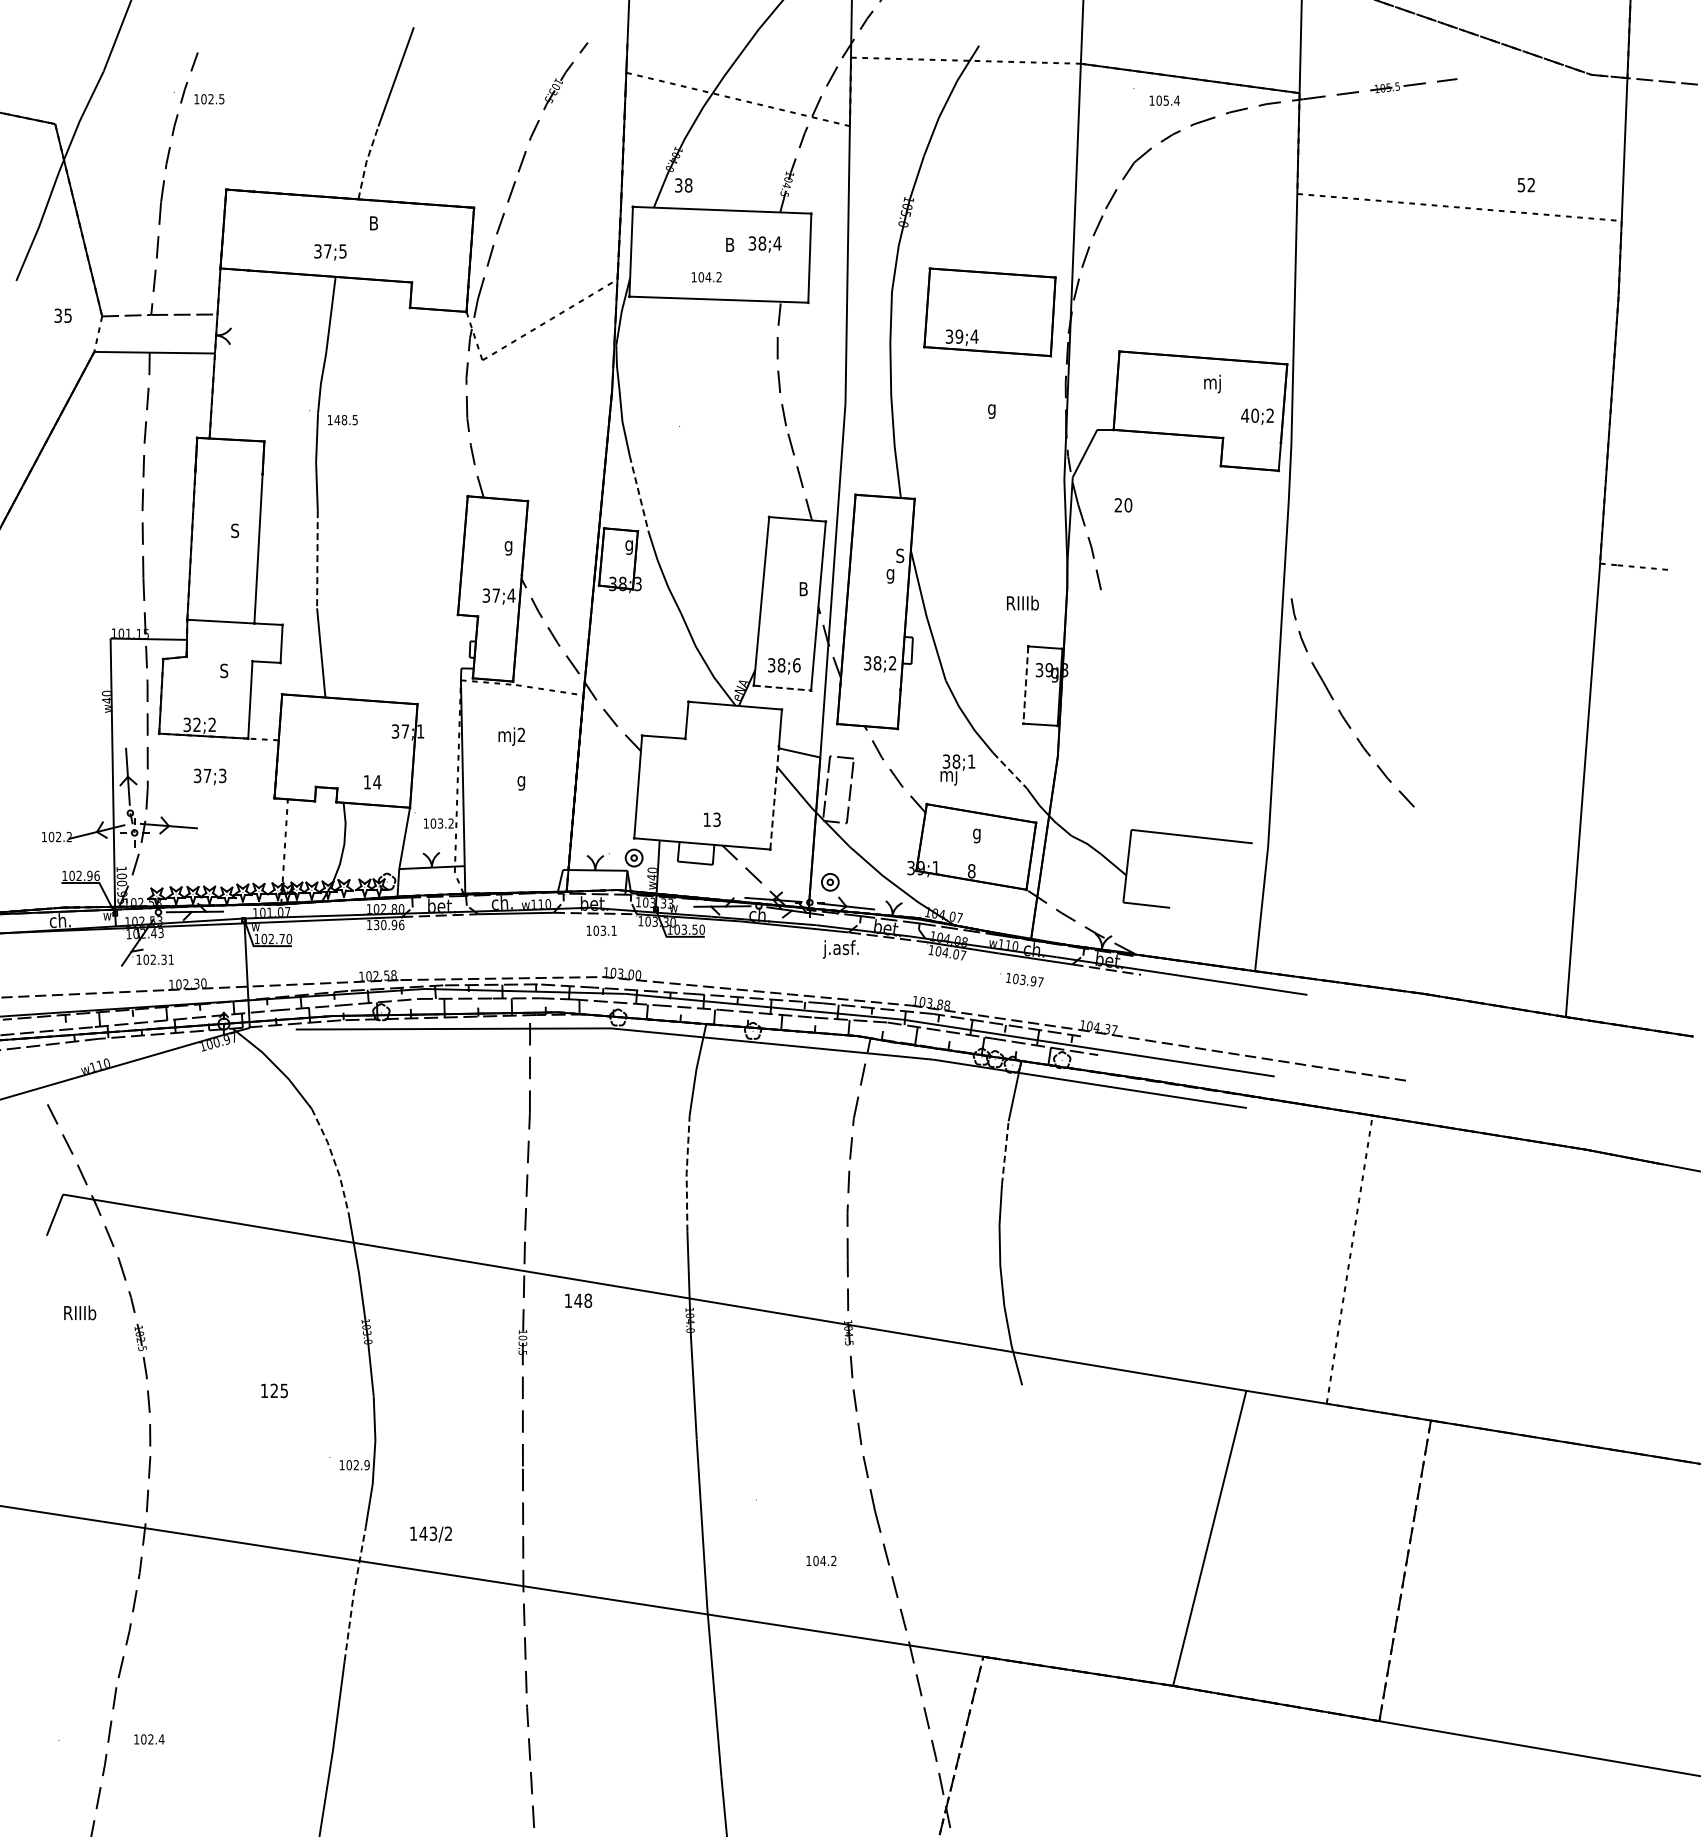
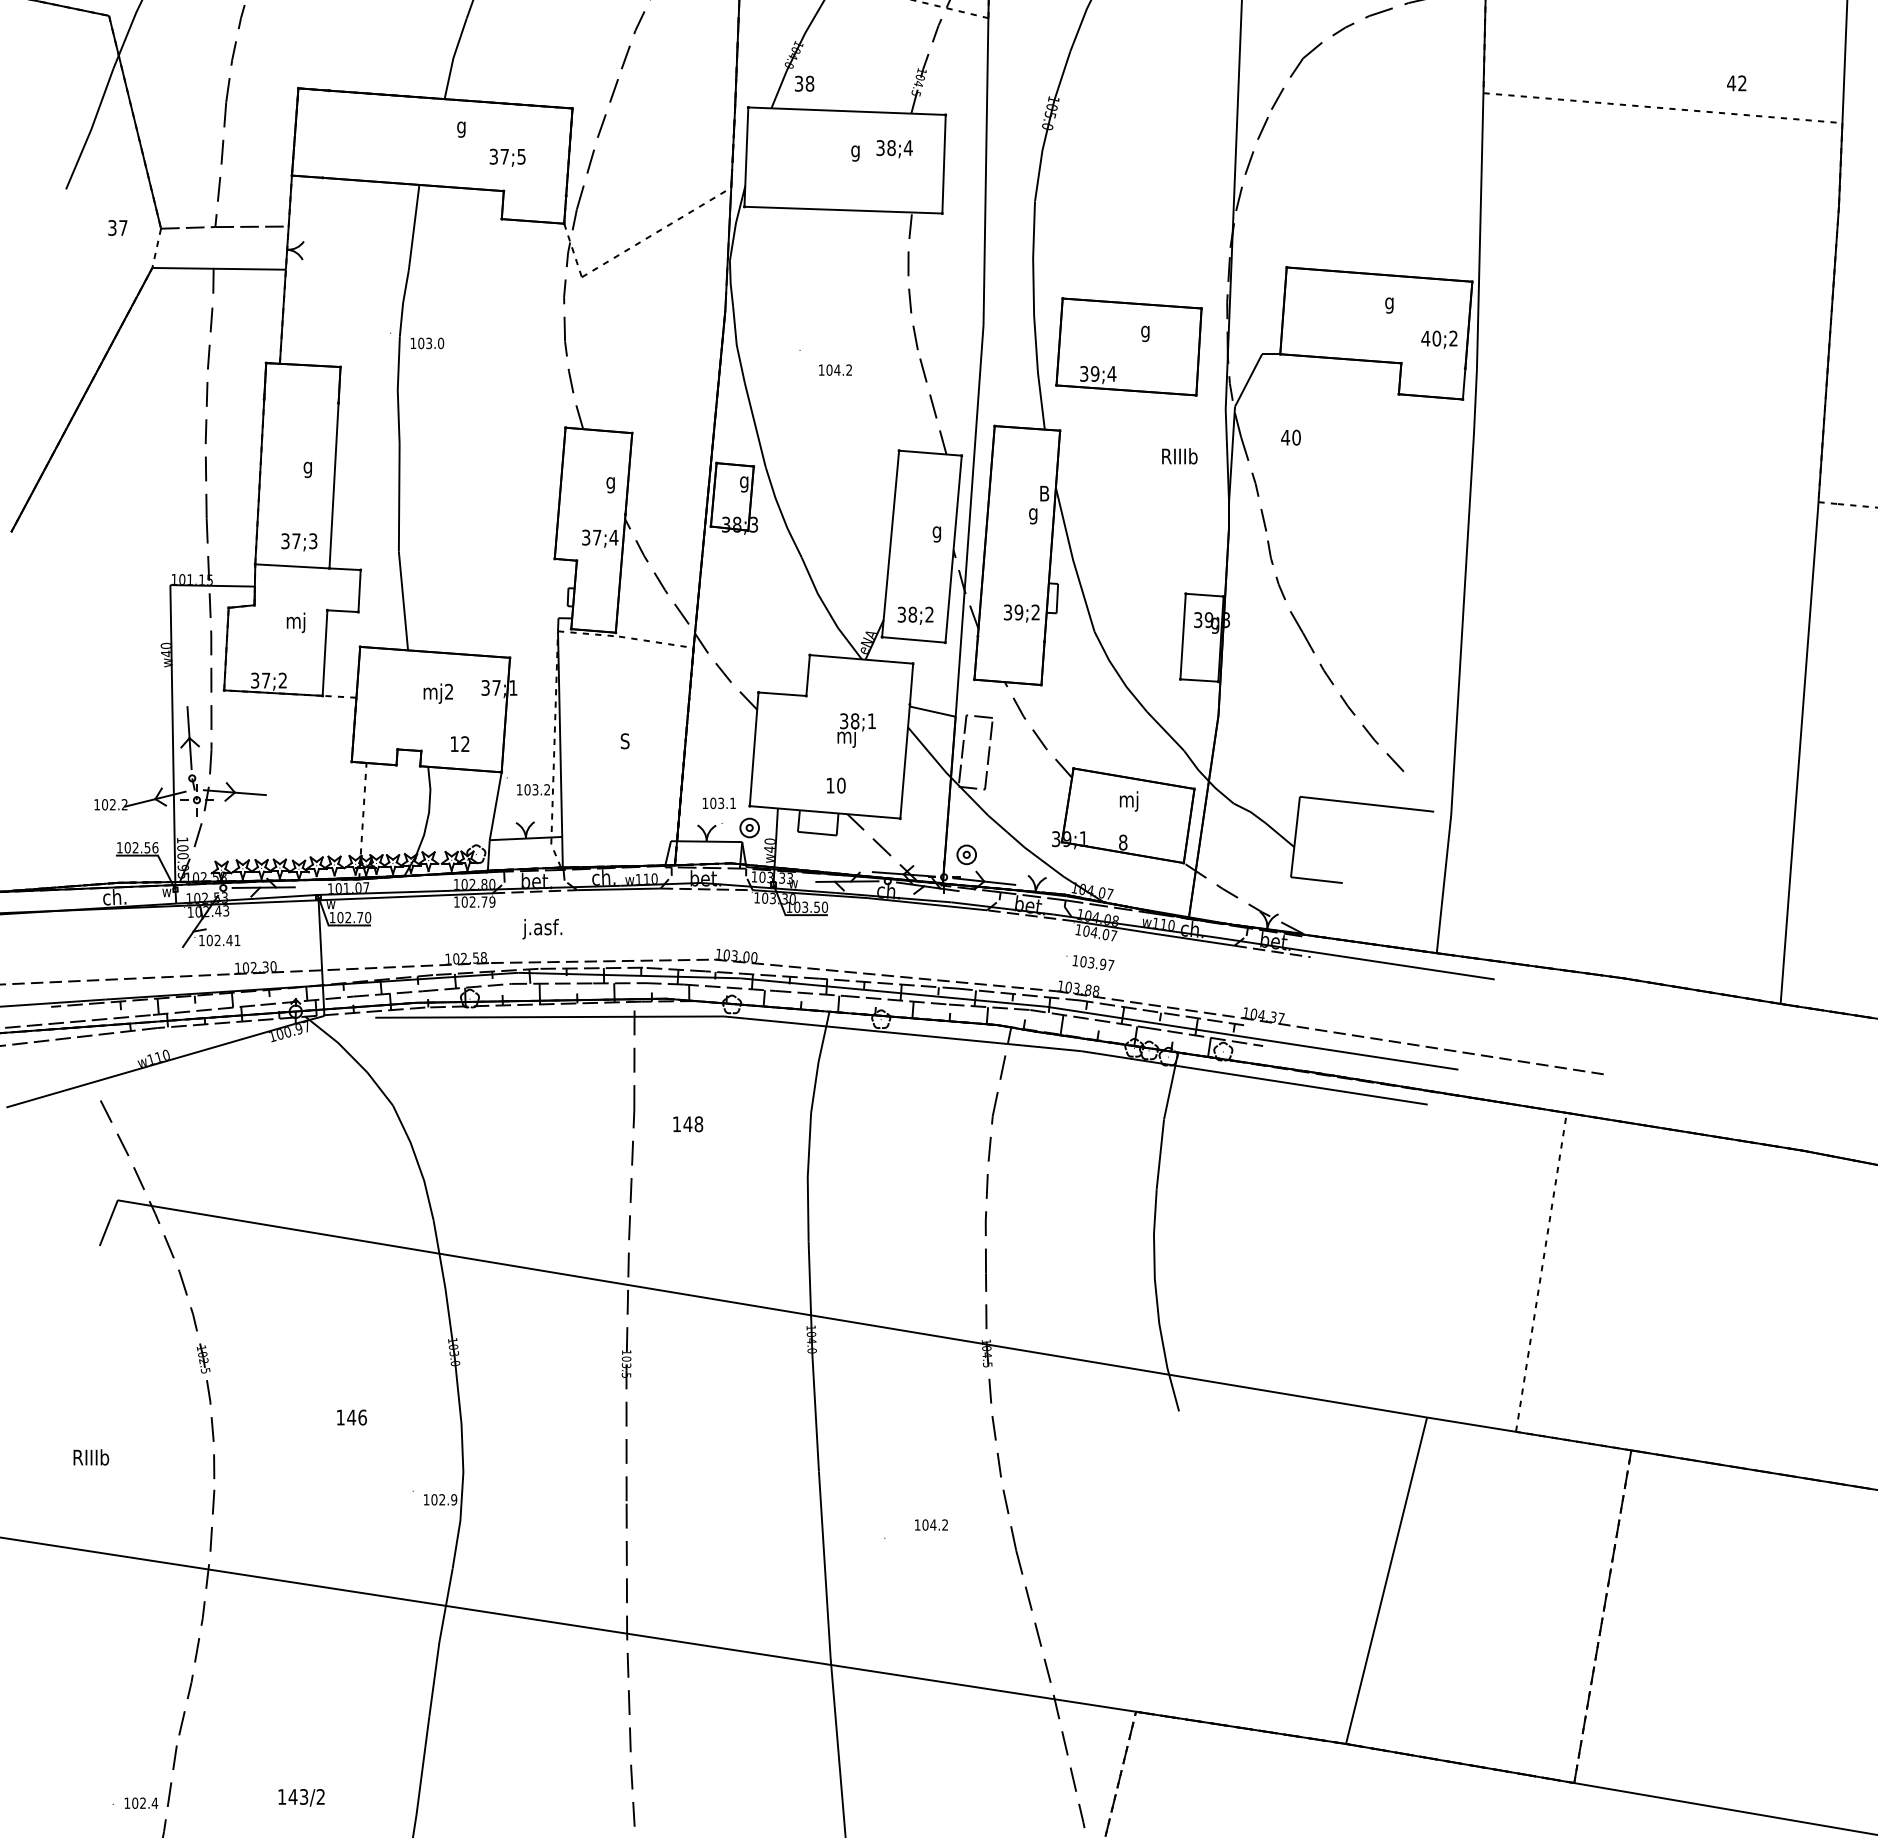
line: (366, 162) -> (453, 58), dashed -> solid
text: (1521, 185) -> (1731, 83), 52 -> 42
text: (373, 225) -> (461, 128), B -> g
text: (730, 246) -> (856, 151), B -> g
text: (330, 252) -> (507, 157), moved
text: (706, 277) -> (835, 370), moved
part: (989, 312) -> (1128, 347), moved
text: (67, 315) -> (122, 227), 35 -> 37
text: (1212, 383) -> (1389, 302), mj -> g
text: (345, 420) -> (430, 343), 148.5 -> 103.0
line: (639, 494) -> (755, 425), dashed -> solid
text: (1118, 505) -> (1285, 437), 20 -> 40
text: (235, 532) -> (308, 467), S -> g
text: (900, 555) -> (1044, 493), S -> B
line: (317, 559) -> (399, 497), dashed -> solid
text: (803, 591) -> (937, 533), B -> g
text: (1022, 602) -> (1179, 455), moved
text: (877, 663) -> (1018, 612), 38;2 -> 39;2
text: (796, 665) -> (929, 614), 38;6 -> 38;2
text: (223, 672) -> (295, 622), S -> mj
line: (1025, 685) -> (1182, 637), dashed -> solid
line: (782, 688) -> (913, 640), dashed -> solid
part: (1340, 710) -> (1322, 664), moved
text: (196, 724) -> (265, 680), 32;2 -> 37;2
text: (511, 736) -> (438, 693), moved
text: (957, 769) -> (856, 730), moved
line: (1010, 770) -> (1166, 731), dashed -> solid
text: (210, 776) -> (299, 541), moved
text: (521, 781) -> (625, 743), g -> S
text: (377, 782) -> (465, 744), 14 -> 12
line: (774, 798) -> (904, 762), dashed -> solid
text: (716, 819) -> (840, 785), 13 -> 10
text: (976, 833) -> (1128, 800), g -> mj
text: (89, 875) -> (147, 847), 102.96 -> 102.56
text: (389, 924) -> (478, 901), 130.96 -> 102.79
text: (601, 930) -> (719, 803), moved
text: (840, 949) -> (542, 929), moved
text: (163, 959) -> (228, 940), 102.31 -> 102.41
text: (1021, 980) -> (1089, 963), moved
line: (1005, 1153) -> (1160, 1154), dashed -> solid
line: (334, 1160) -> (418, 1162), dashed -> solid
line: (686, 1173) -> (807, 1177), dashed -> solid
text: (578, 1300) -> (688, 1123), moved
text: (80, 1312) -> (91, 1456), moved
text: (279, 1390) -> (357, 1417), 125 -> 146
text: (430, 1534) -> (300, 1797), moved
text: (821, 1560) -> (931, 1524), moved
line: (353, 1593) -> (439, 1641), dashed -> solid
text: (149, 1739) -> (141, 1803), moved

